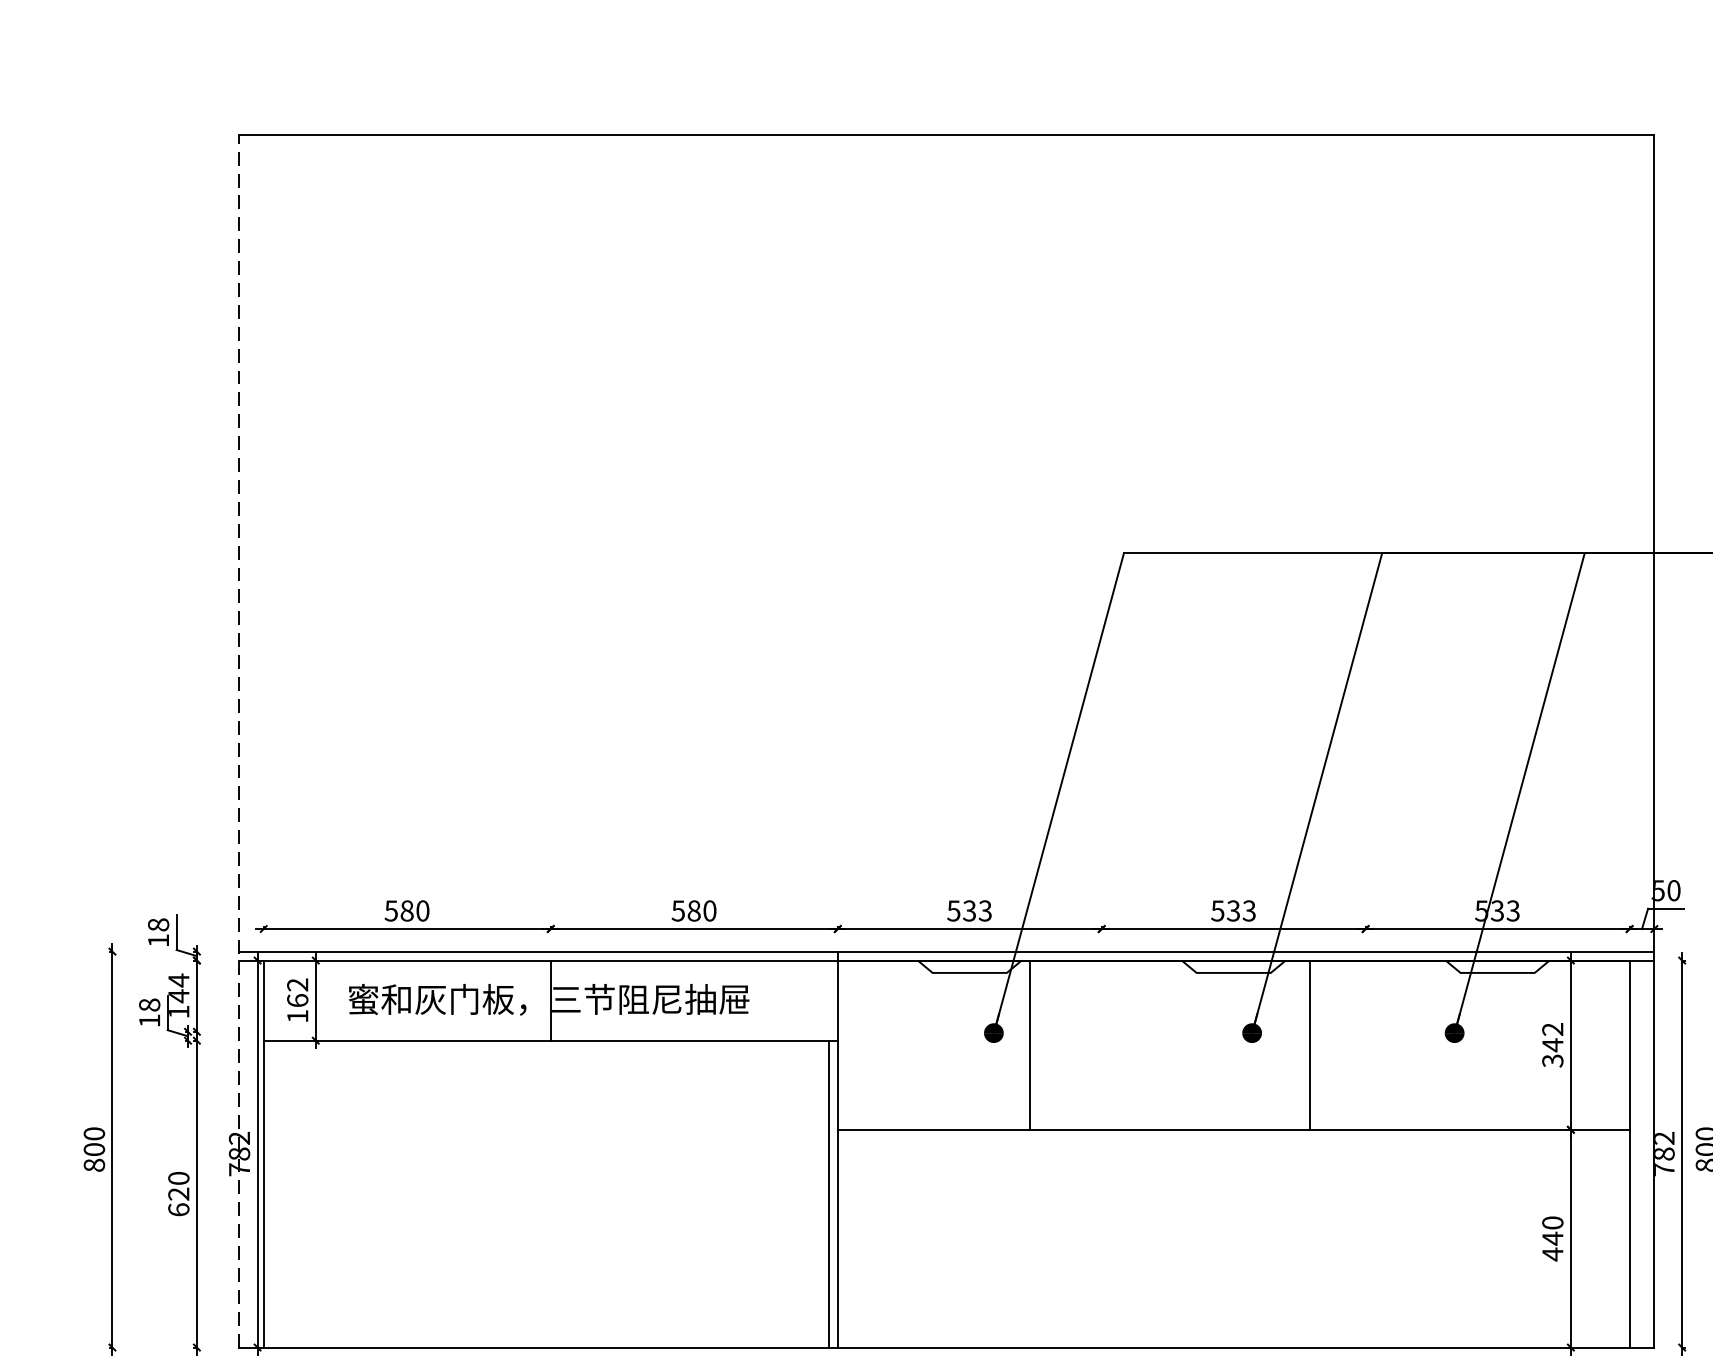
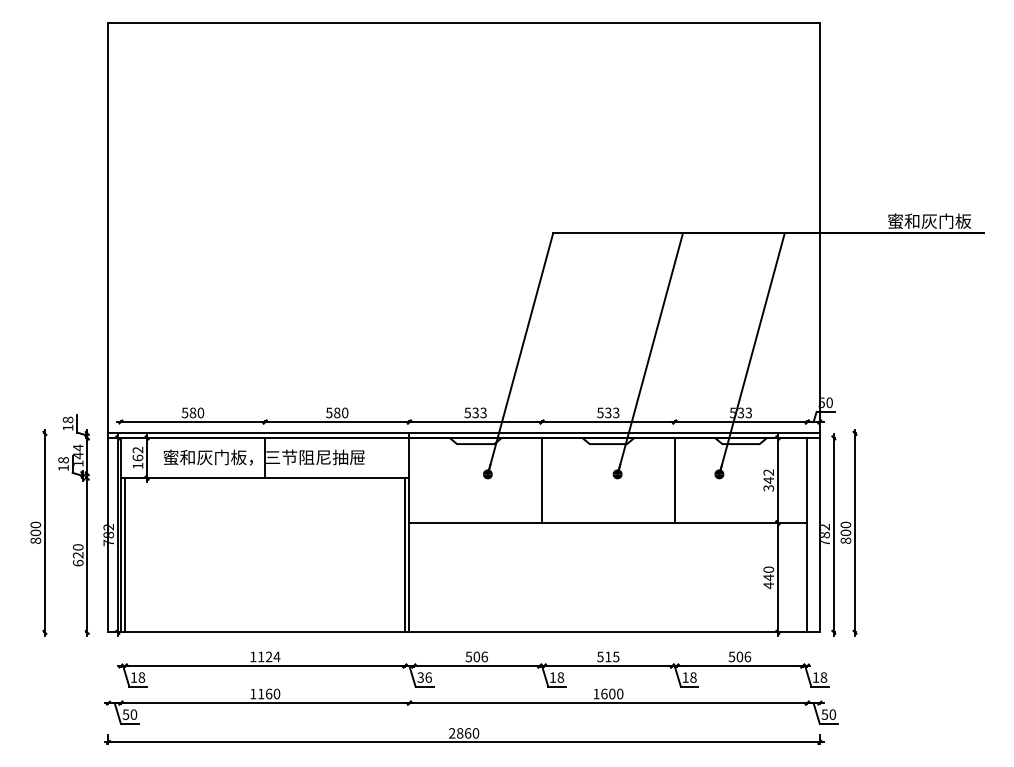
line: (239, 740) -> (108, 327), dashed -> solid
line: (1030, 1043) -> (542, 479), moved
line: (1309, 1043) -> (674, 479), moved
line: (272, 1194) -> (125, 555), added

